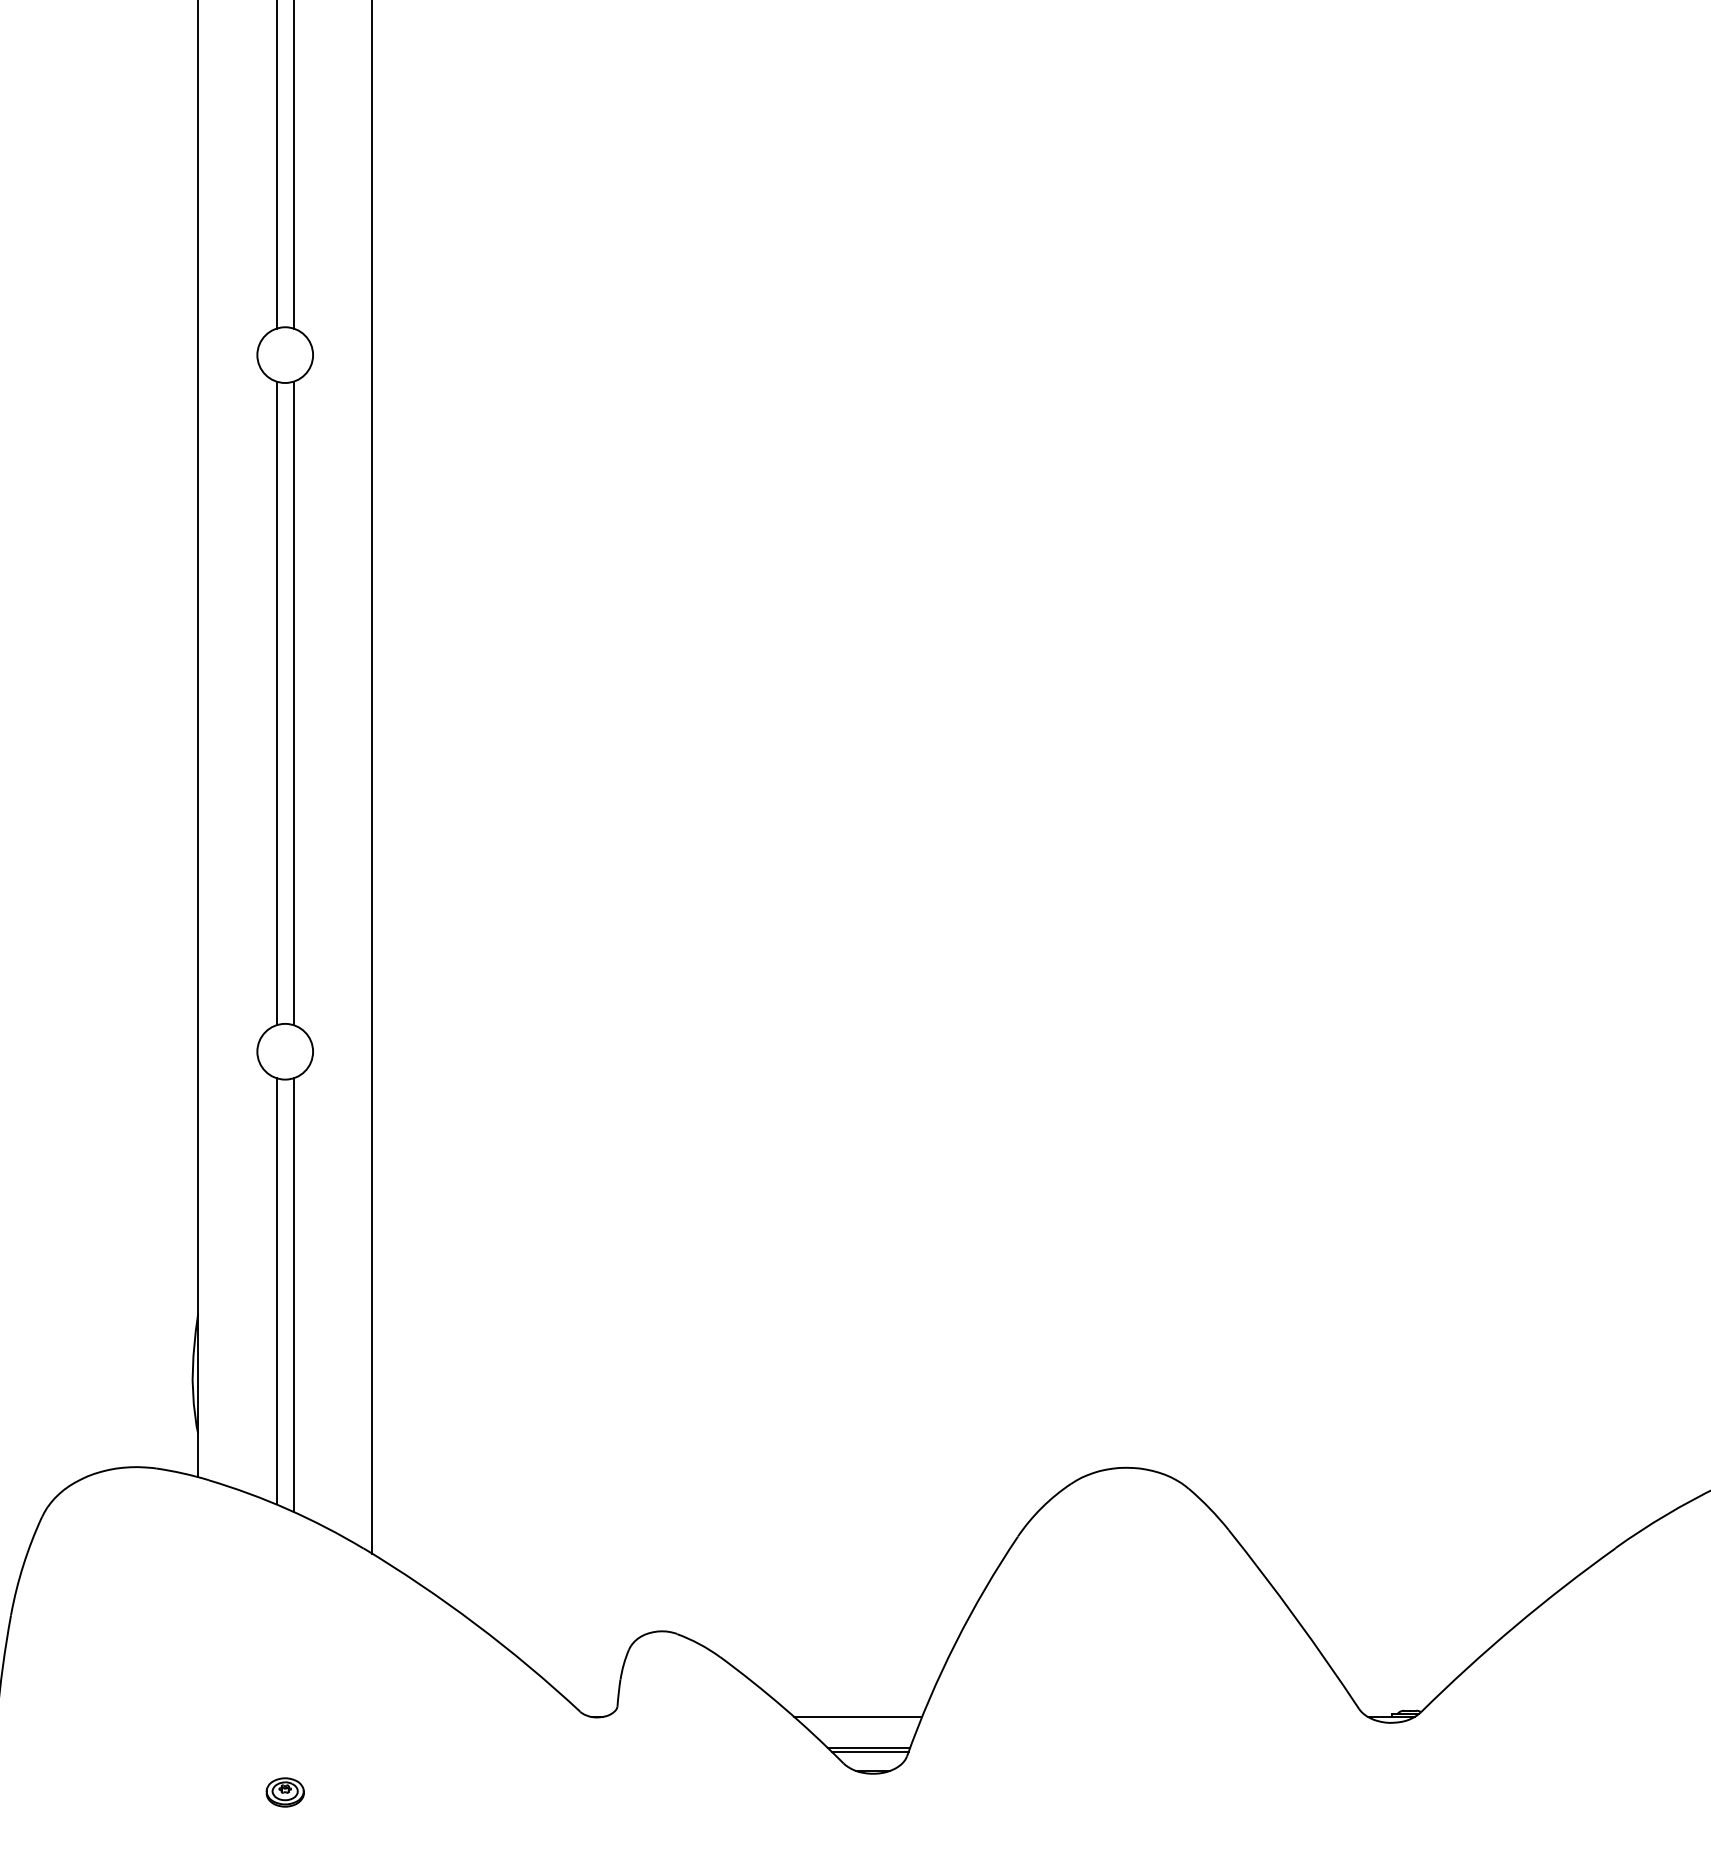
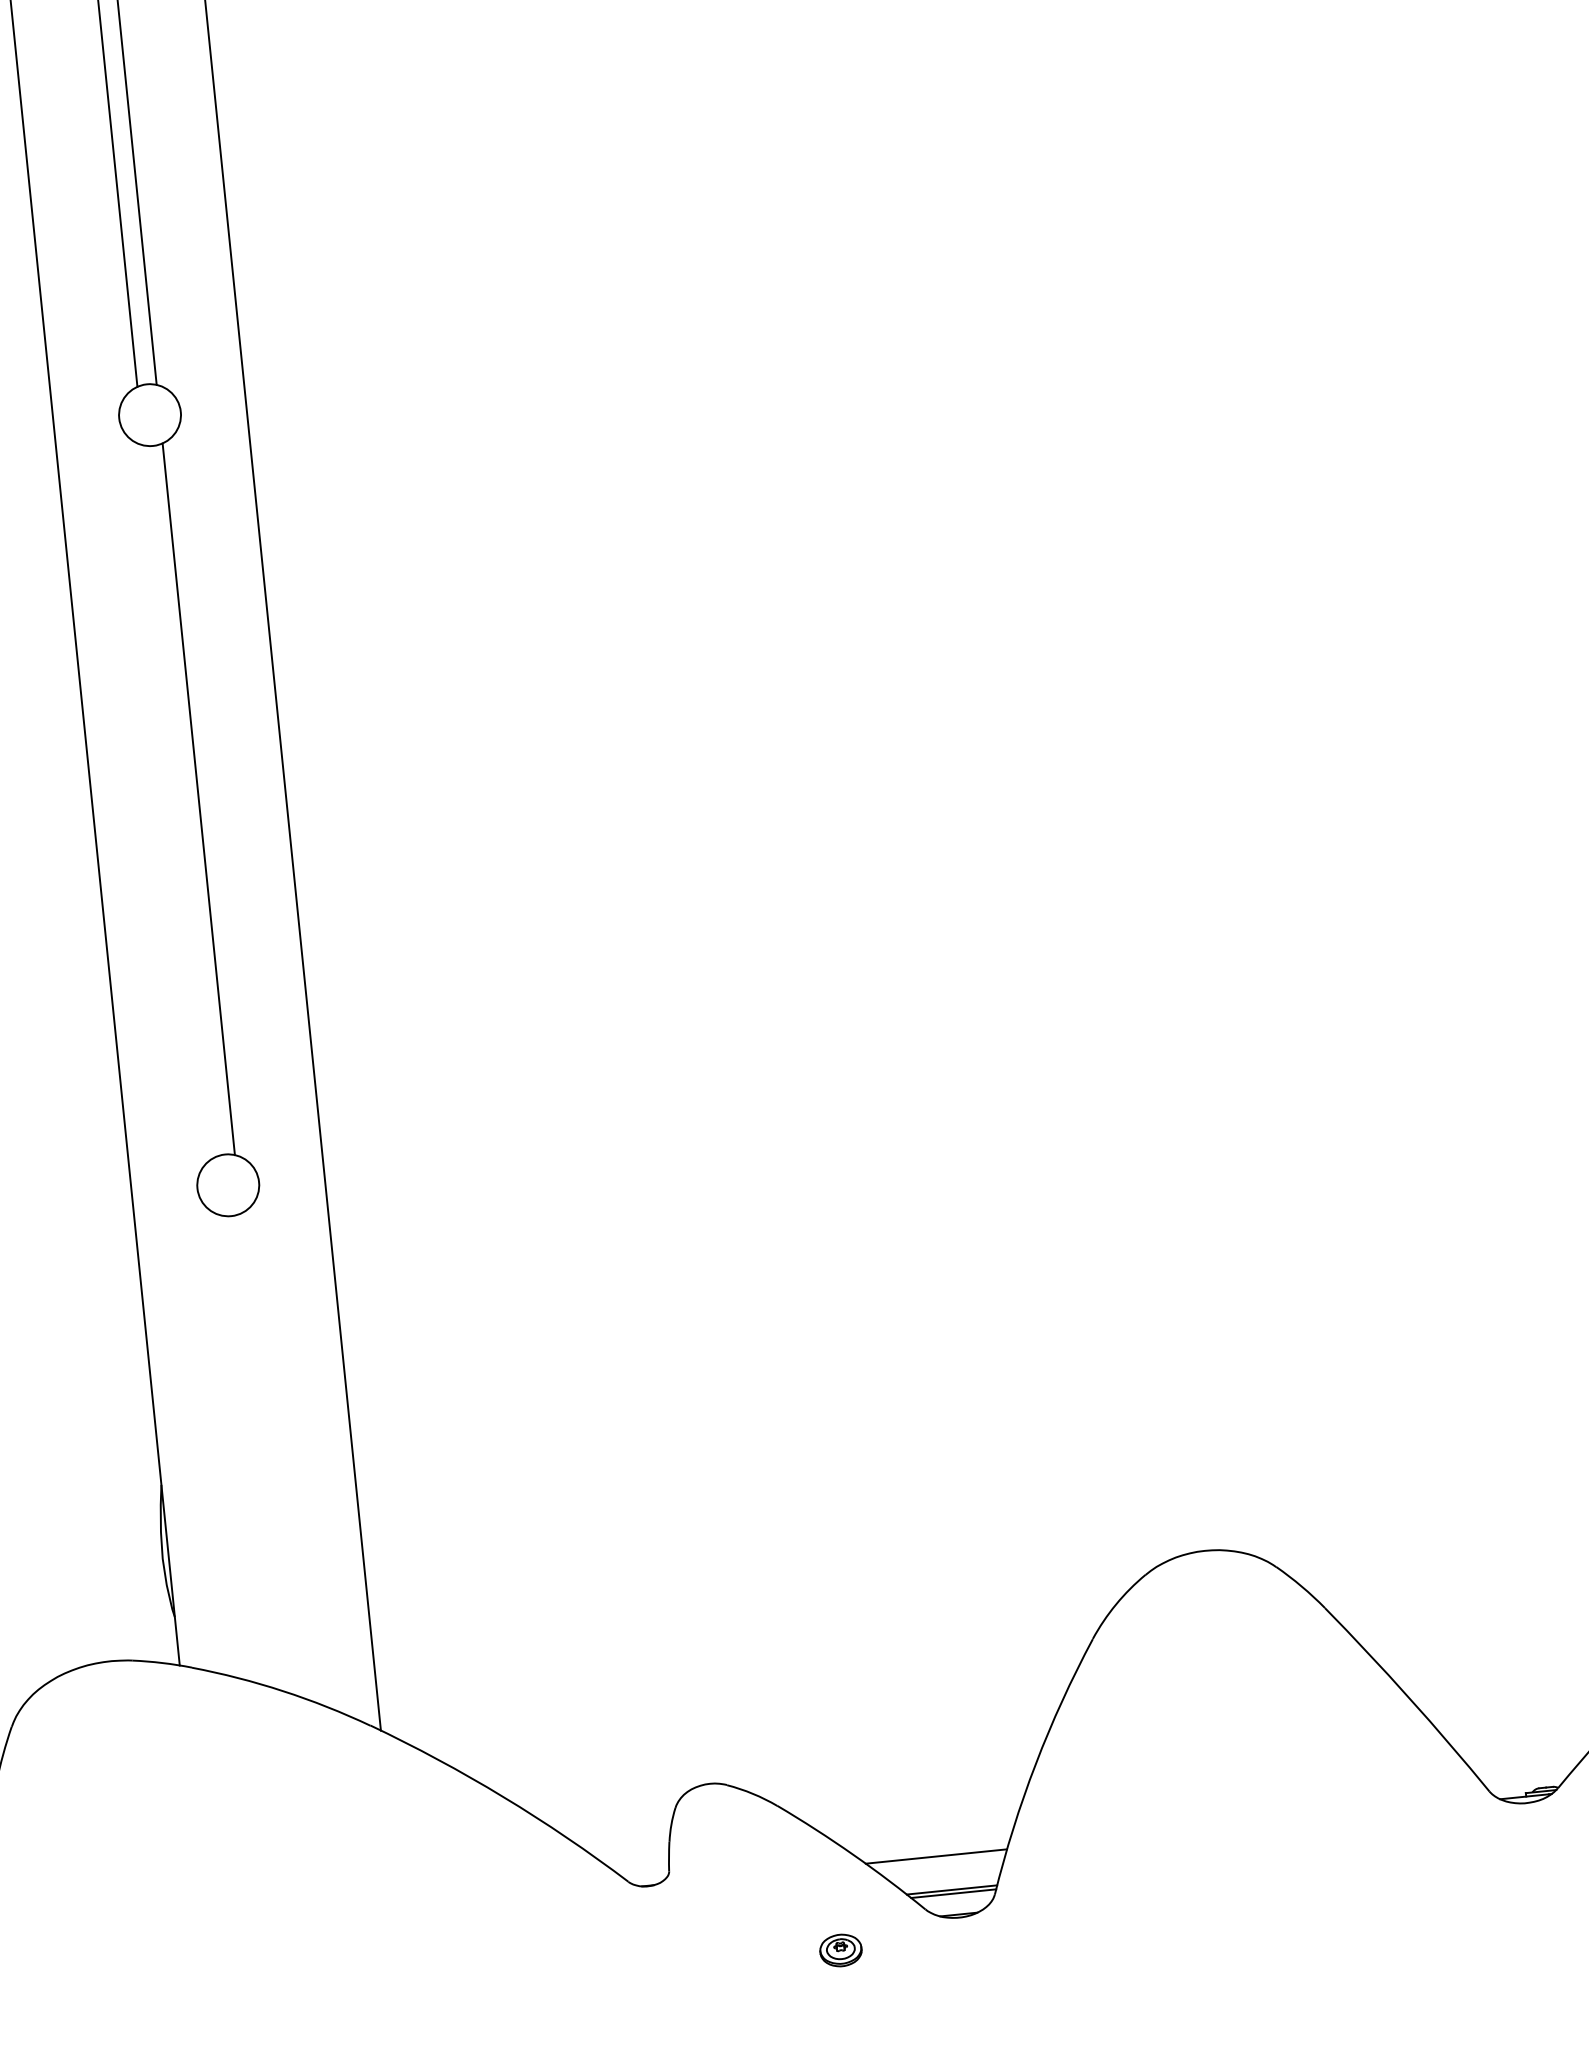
line: (276, 703) -> (179, 801), removed
line: (276, 1291) -> (245, 1451), removed
line: (293, 1295) -> (264, 1453), removed
part: (284, 1792) -> (840, 1950), moved

